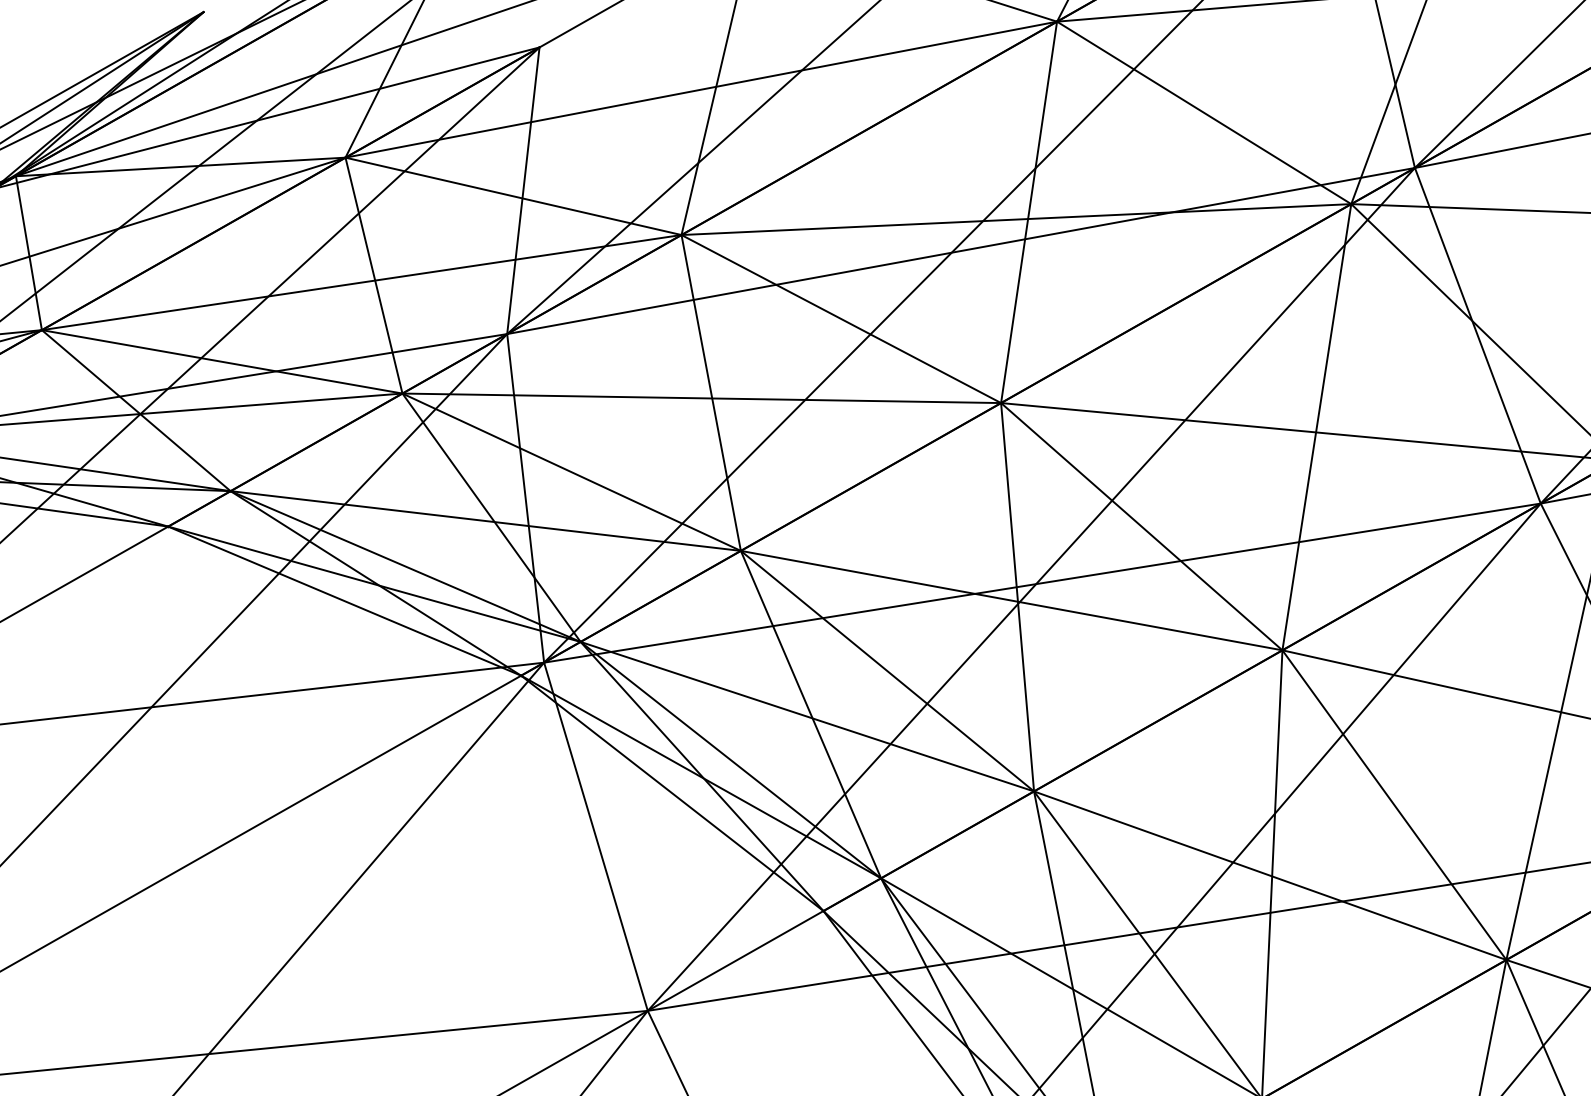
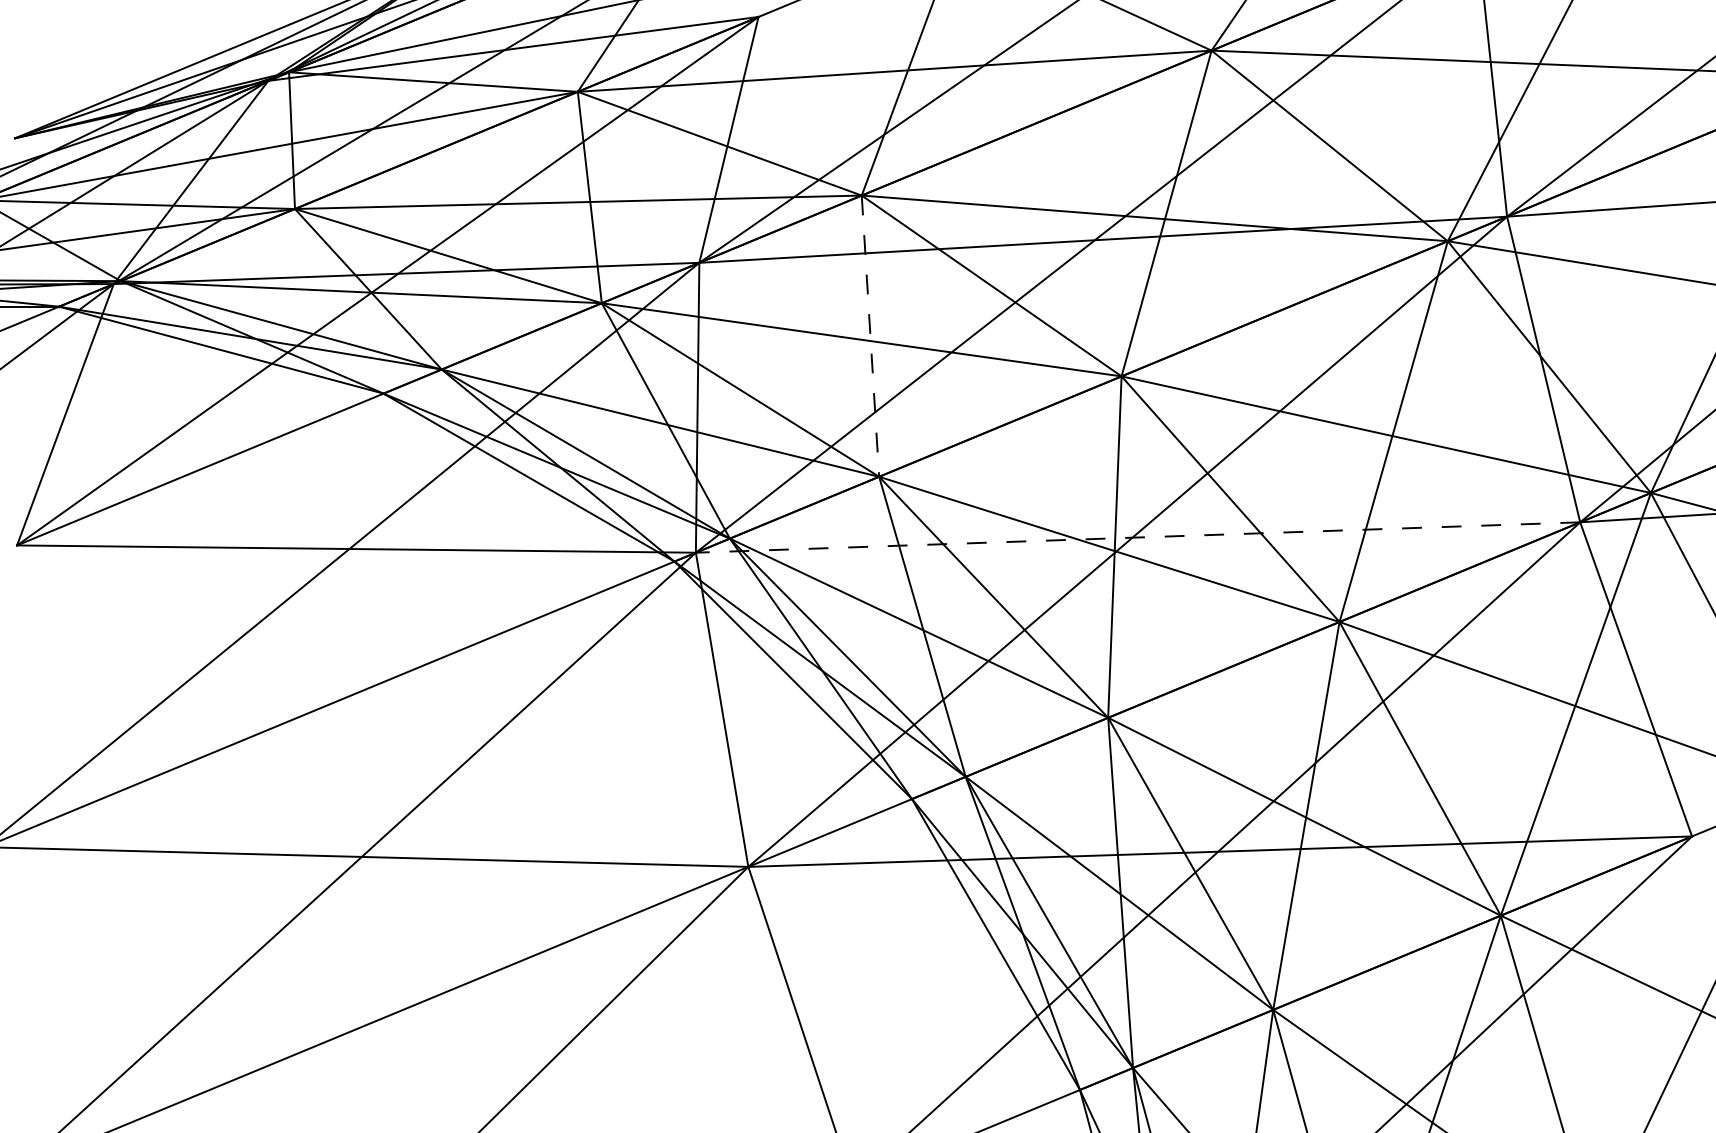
line: (711, 393) -> (870, 336), solid -> dashed
line: (1041, 583) -> (1137, 537), solid -> dashed

